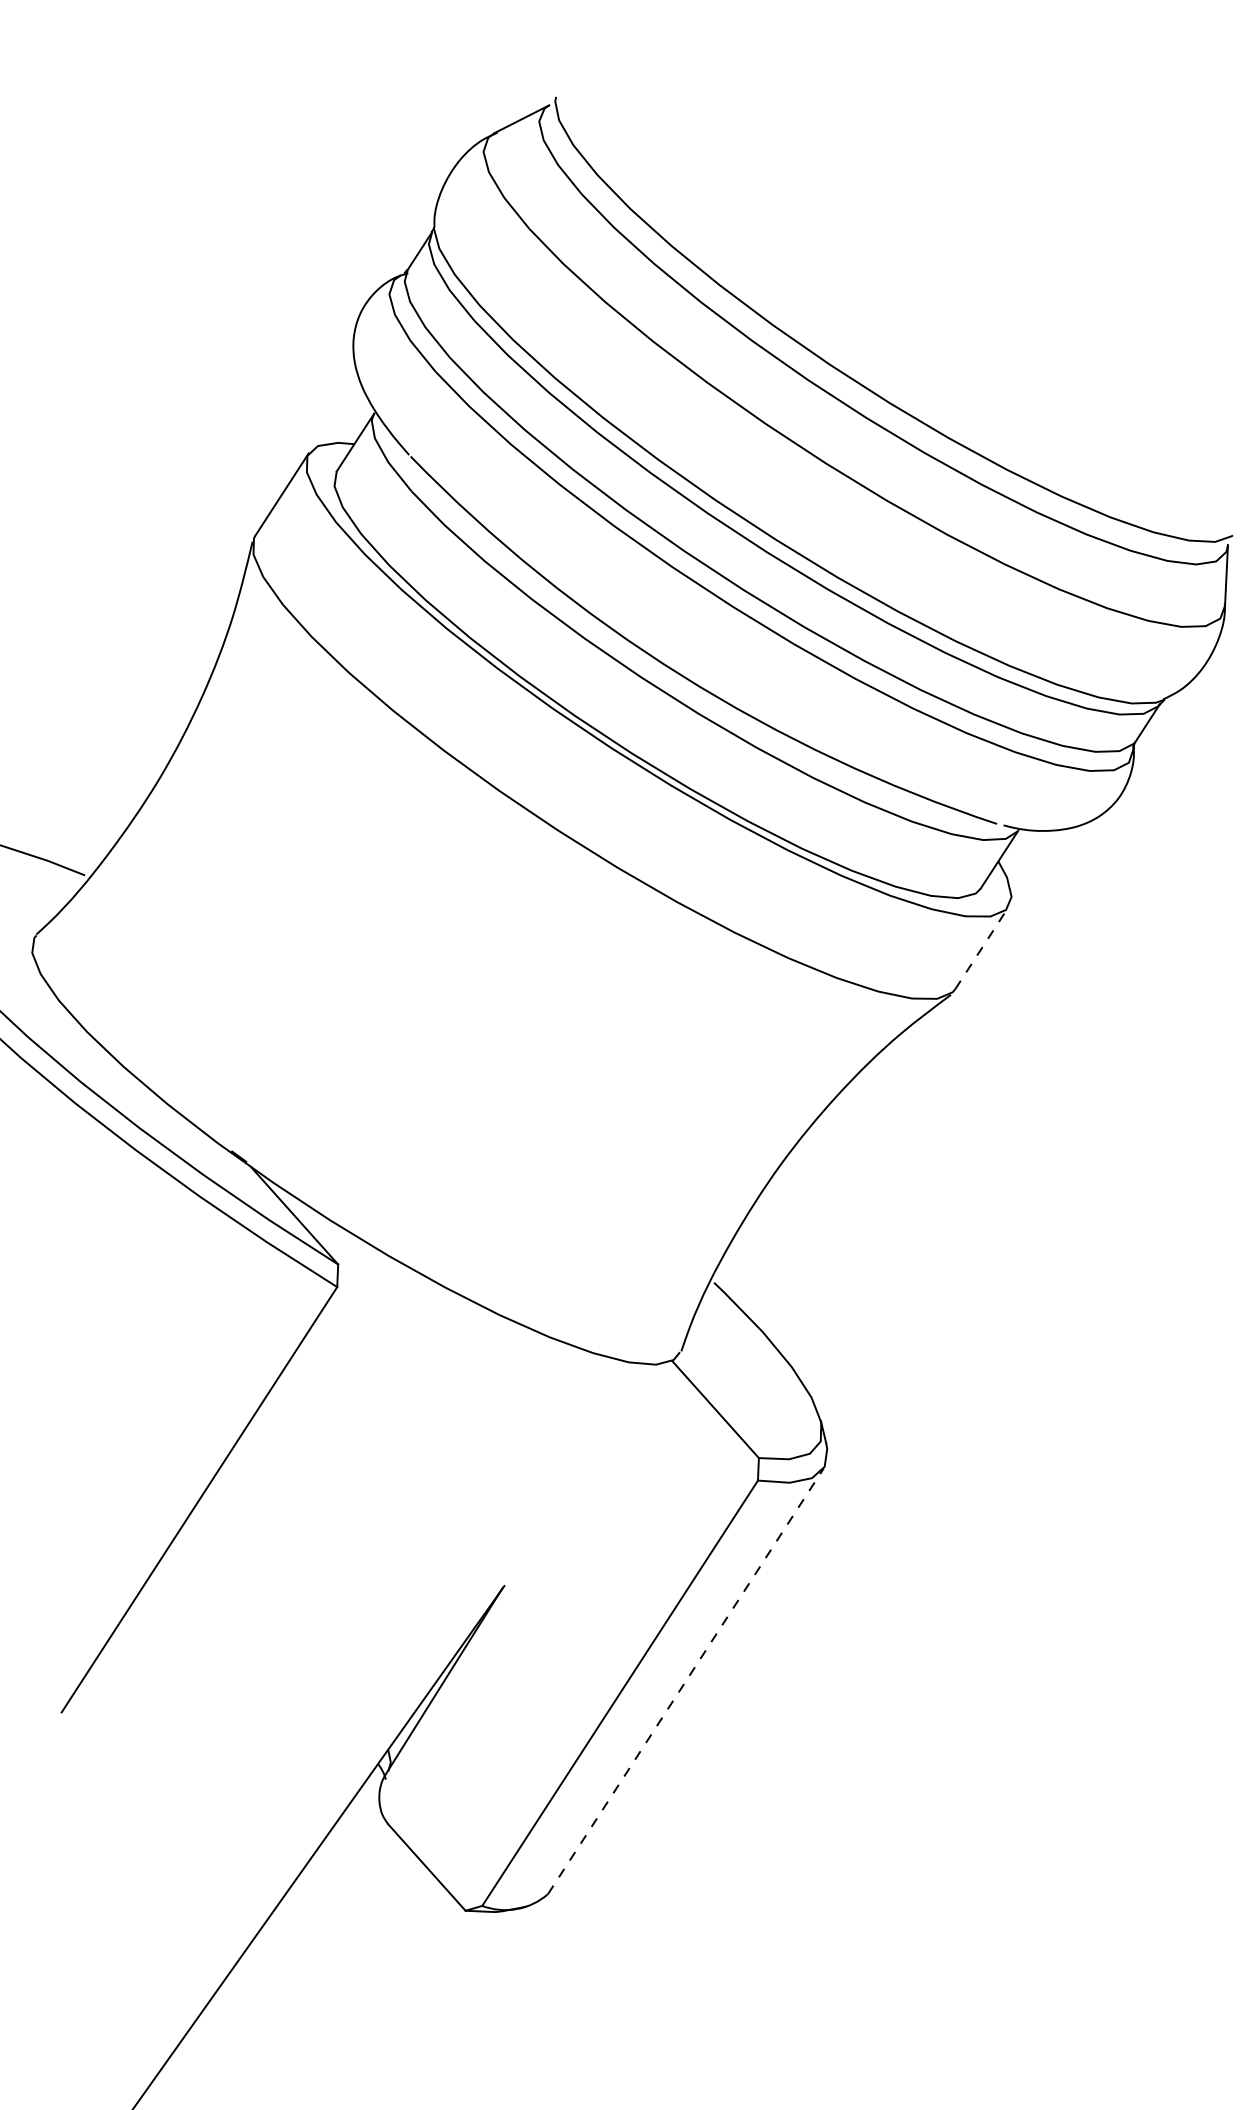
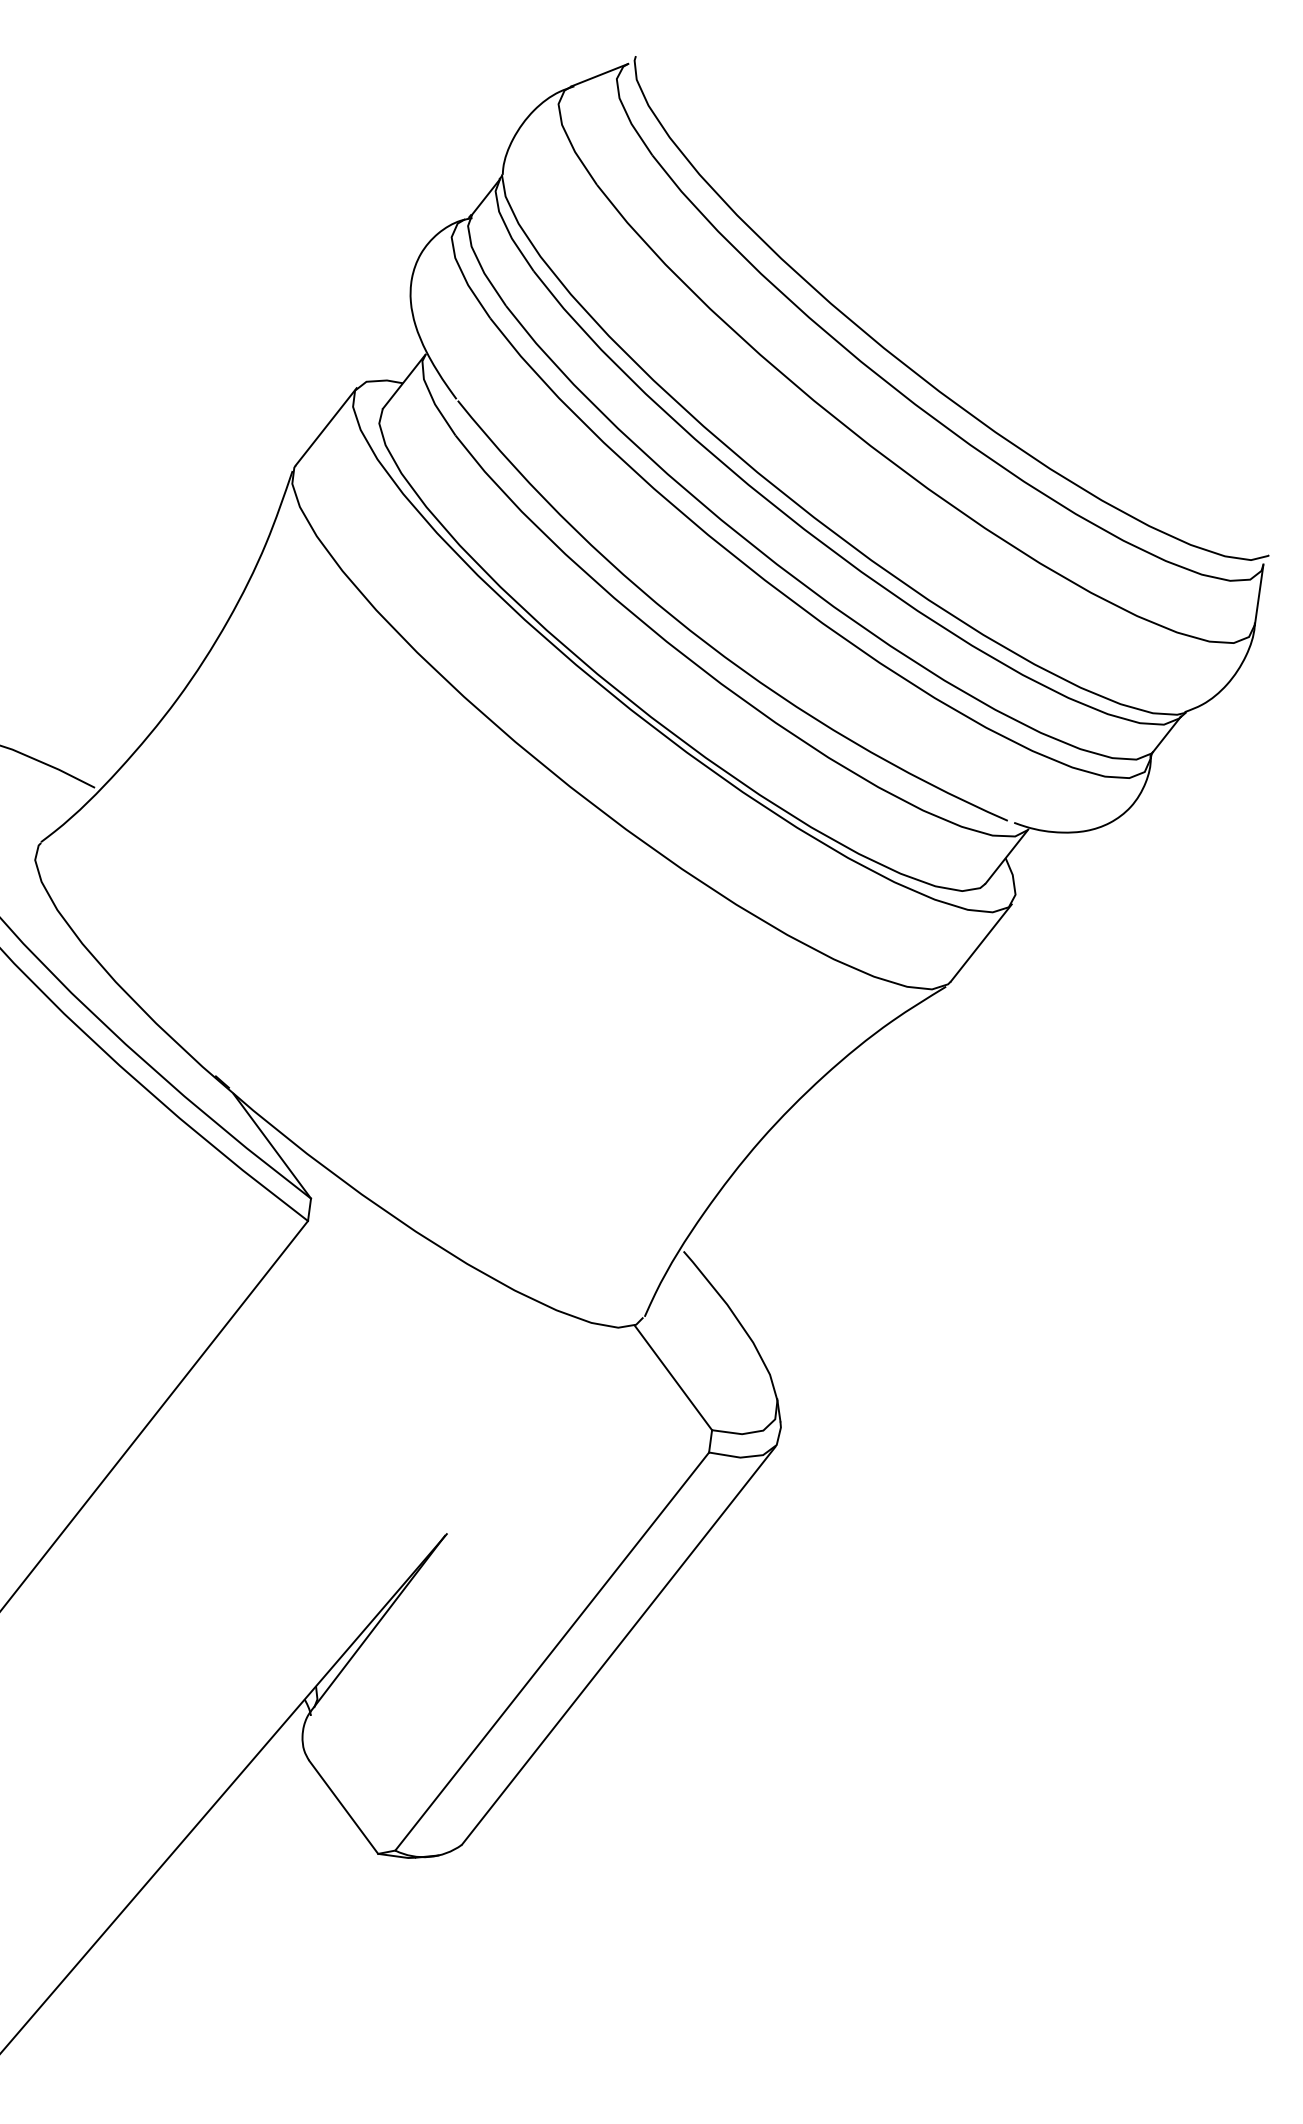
line: (982, 947) -> (981, 942), dashed -> solid
line: (686, 1680) -> (619, 1645), dashed -> solid

